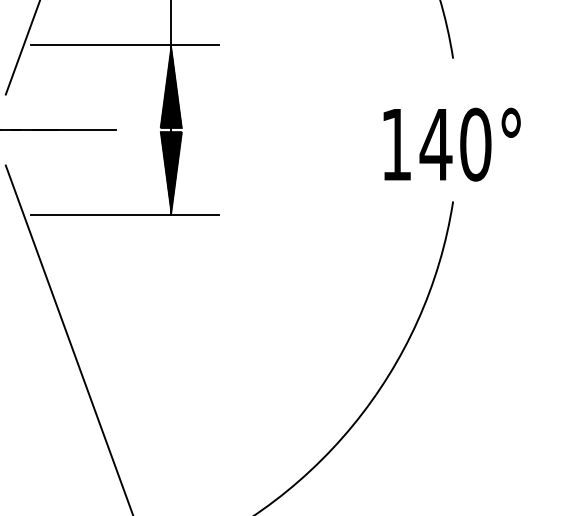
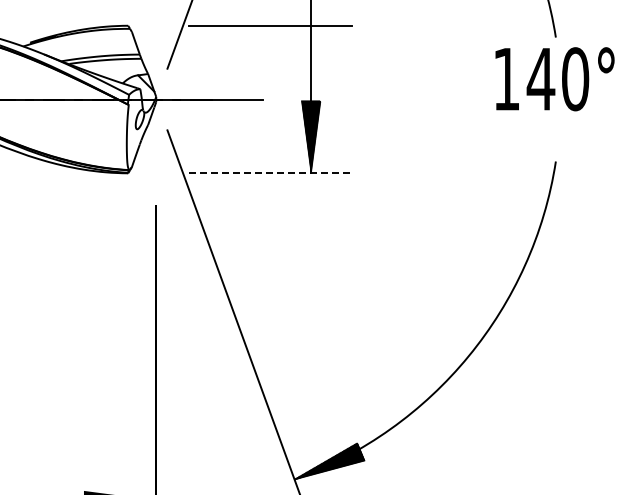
hatch: (170, 86) -> (310, 61), removed
text: (451, 144) -> (554, 79), moved
line: (124, 215) -> (270, 173), solid -> dashed

